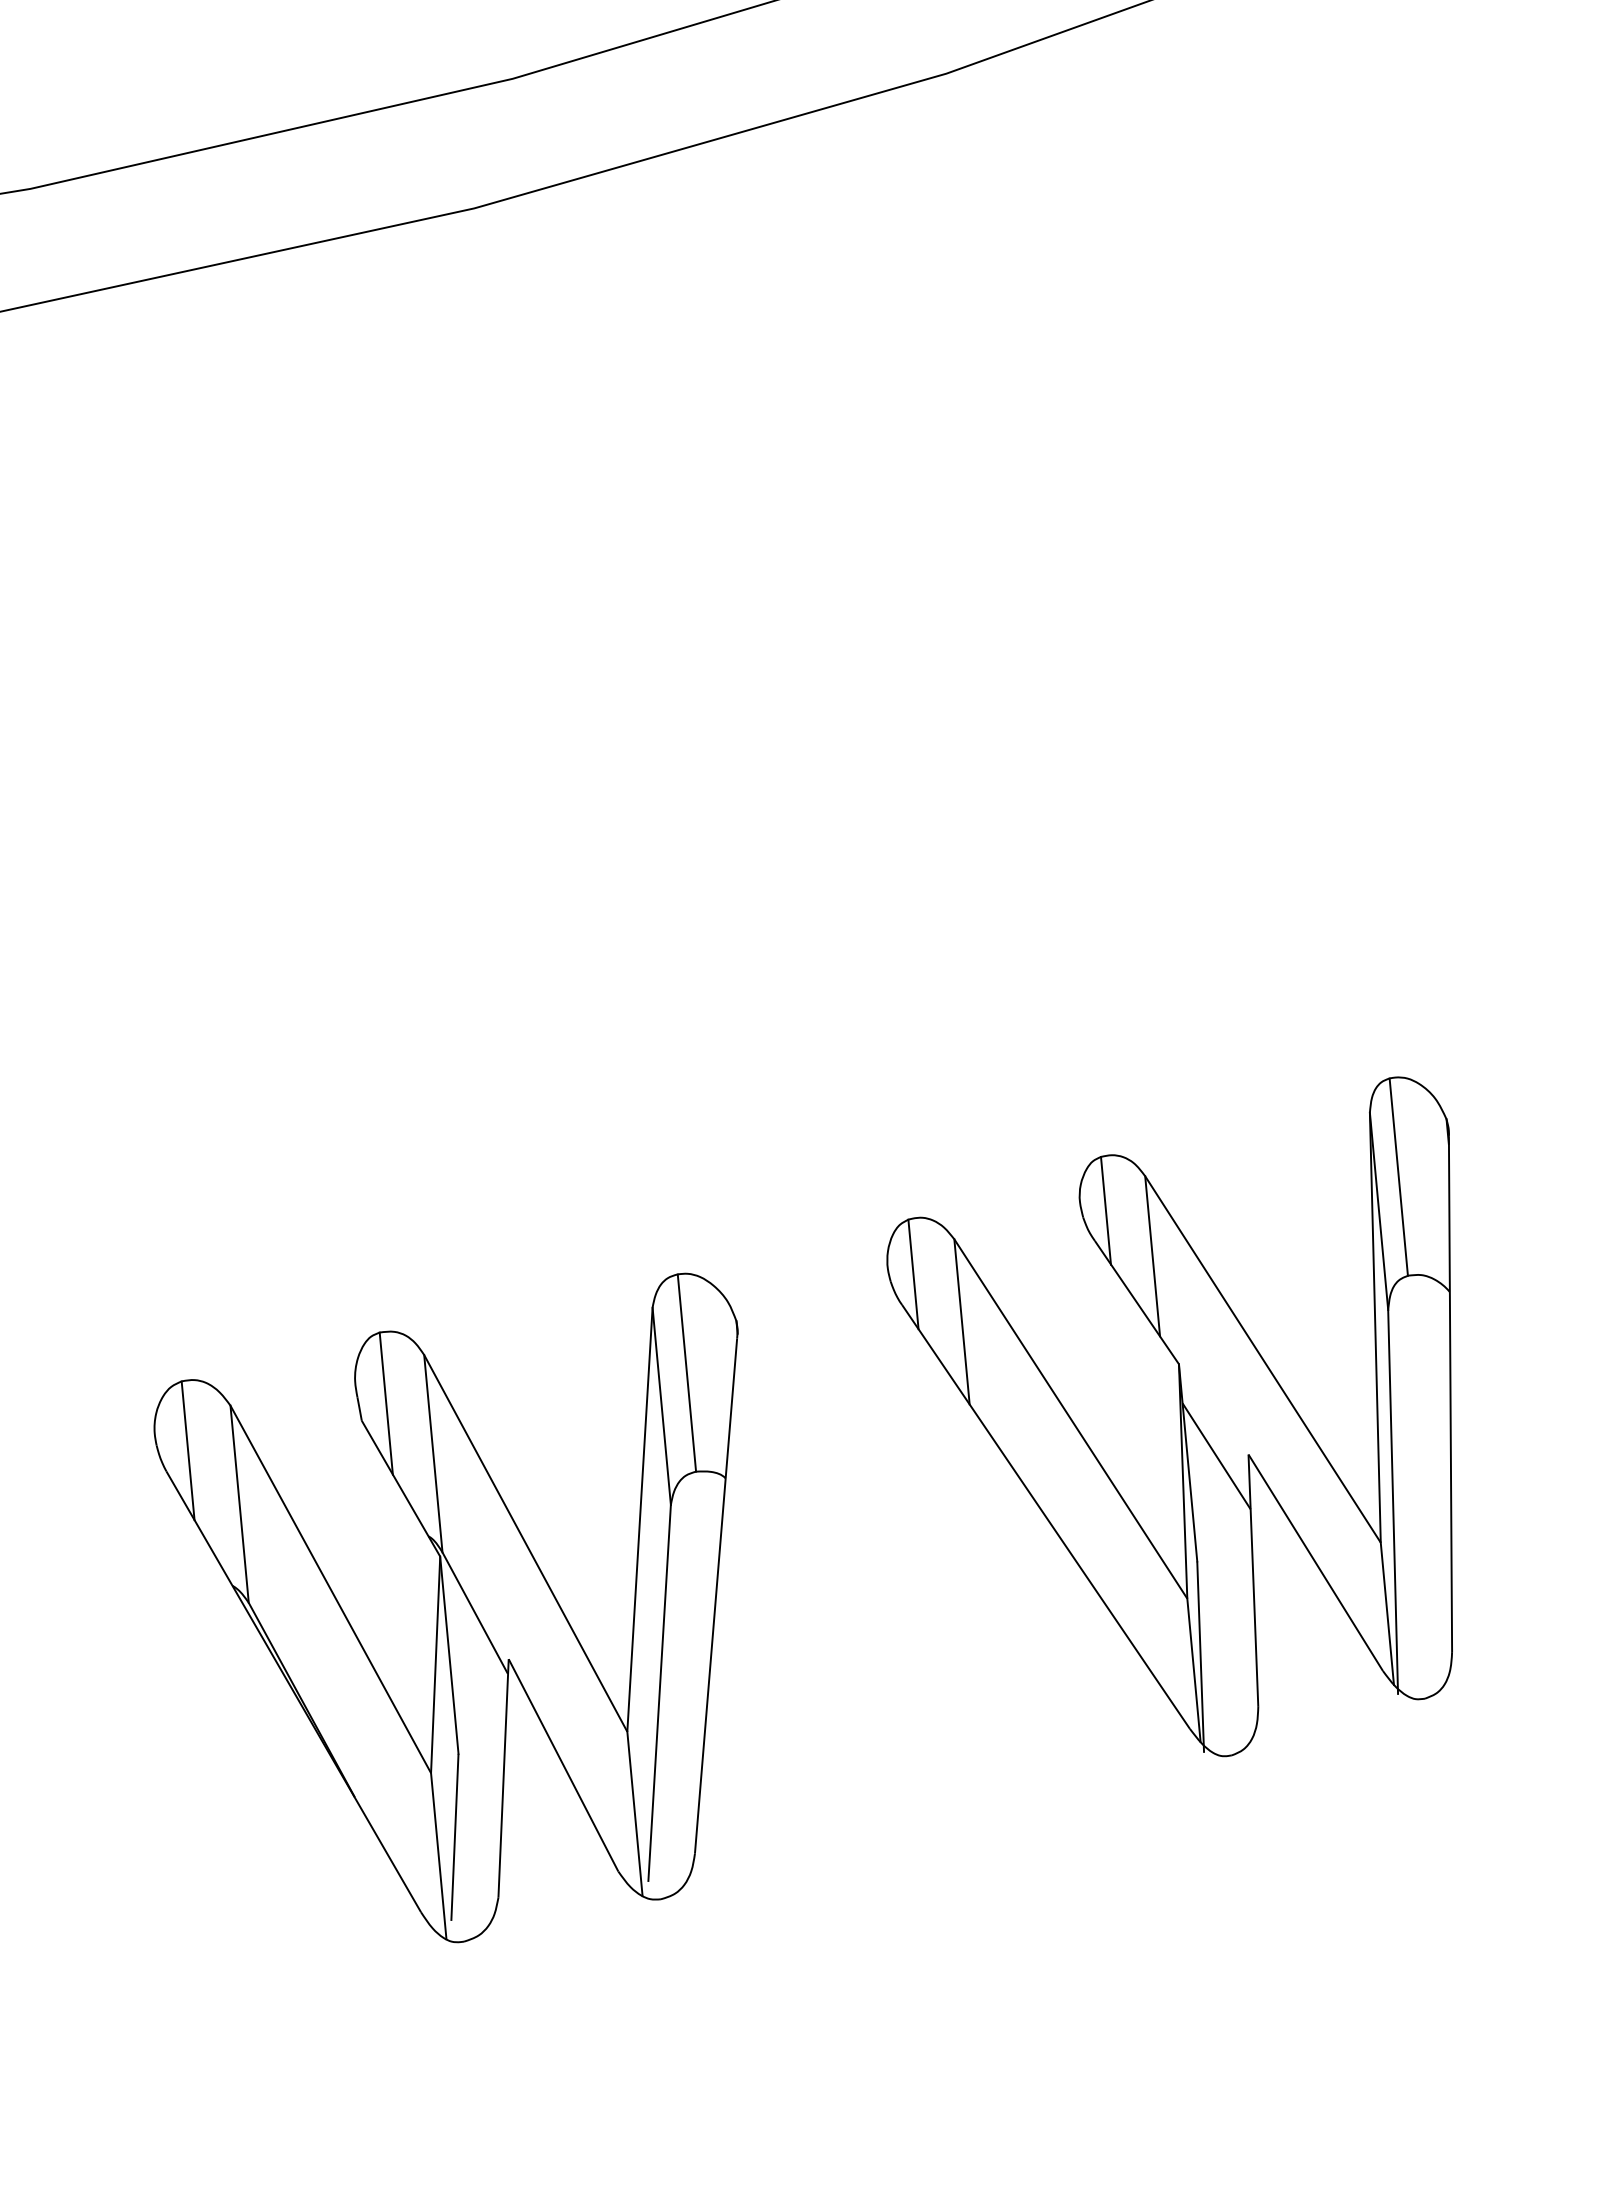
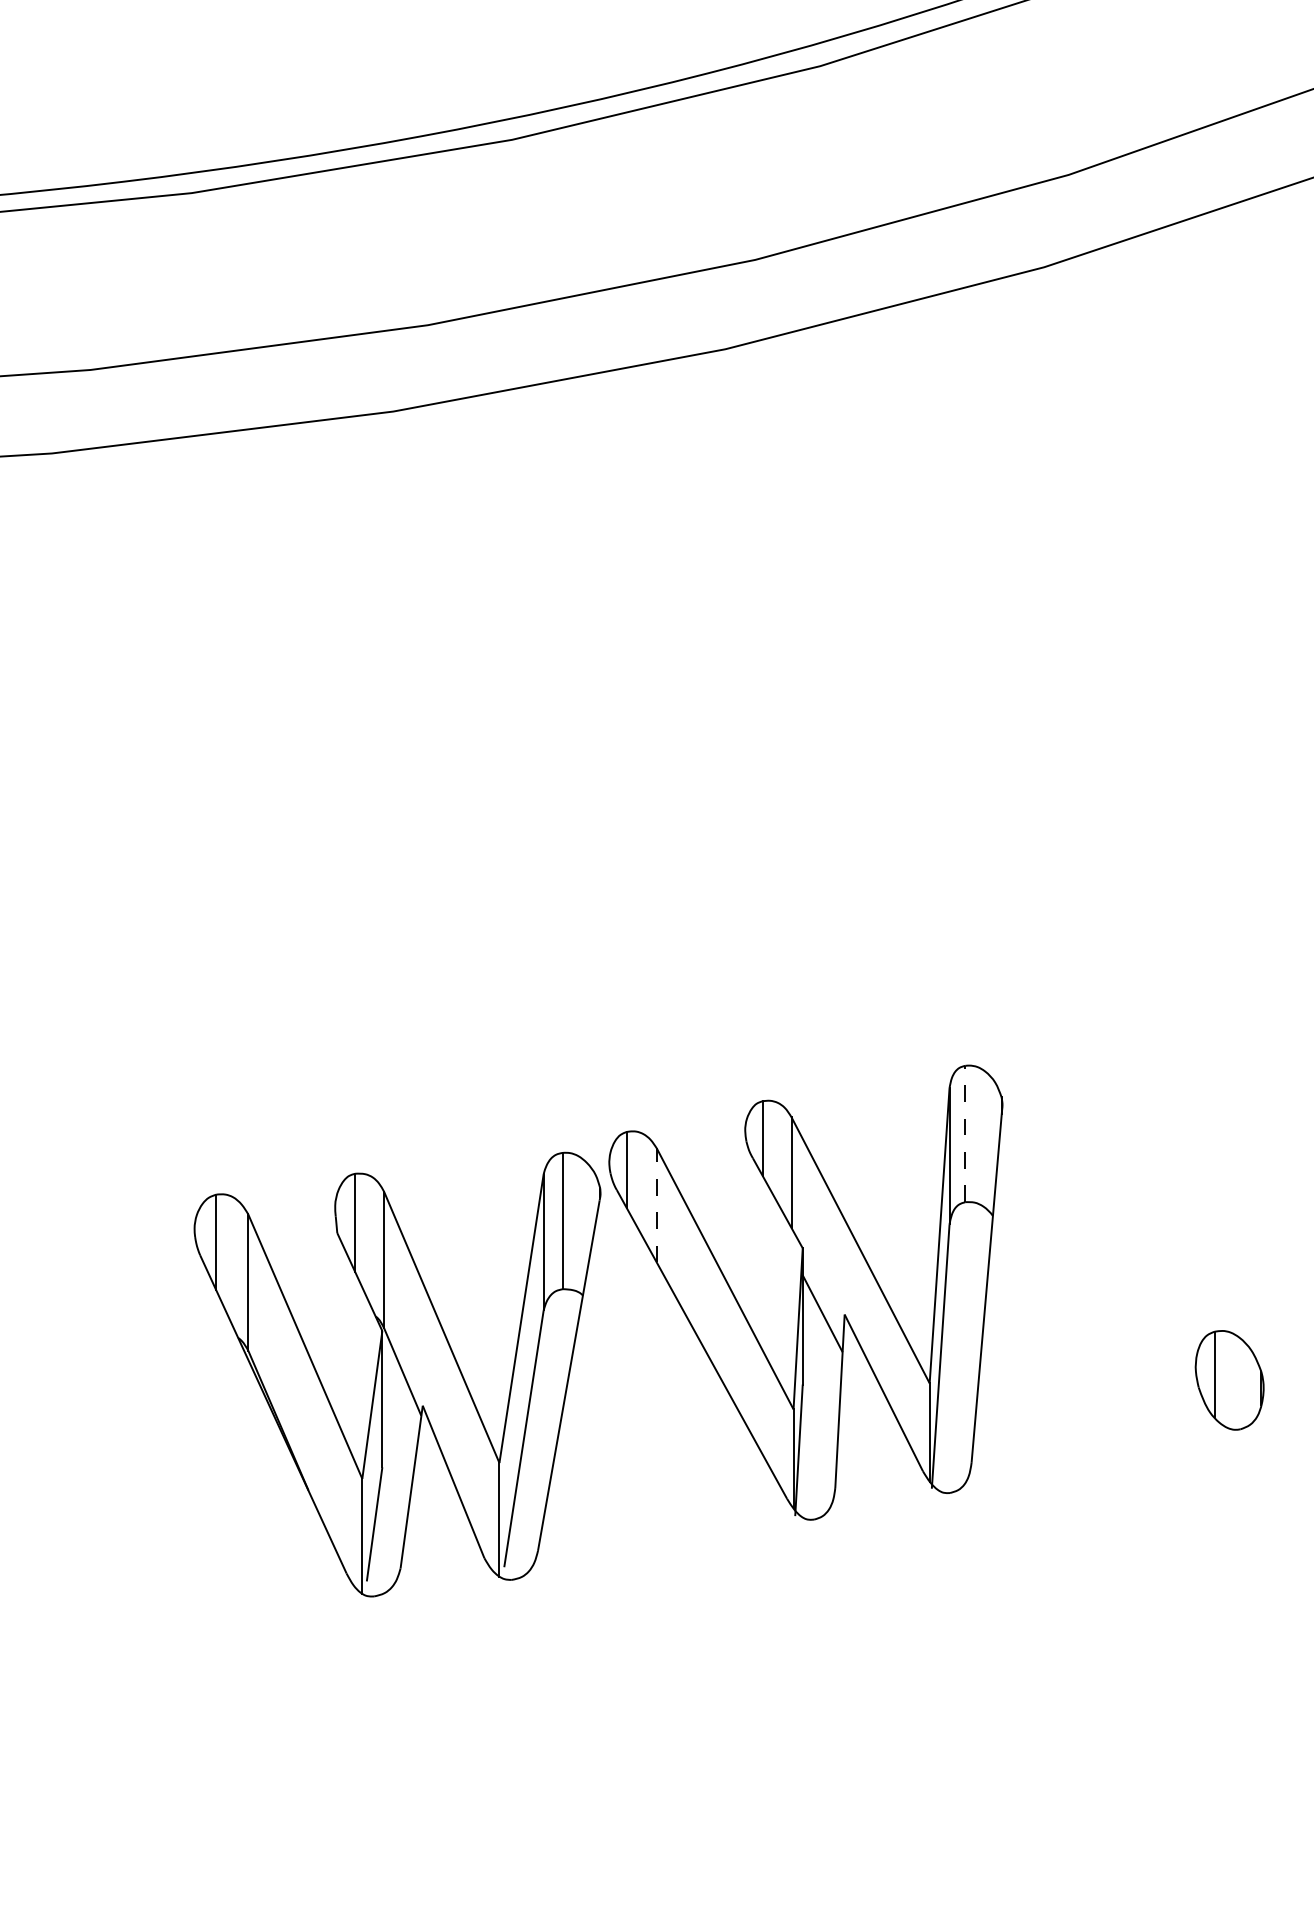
line: (1399, 1176) -> (965, 1133), solid -> dashed
line: (961, 1320) -> (656, 1204), solid -> dashed
part: (467, 1617) -> (397, 1374), moved

